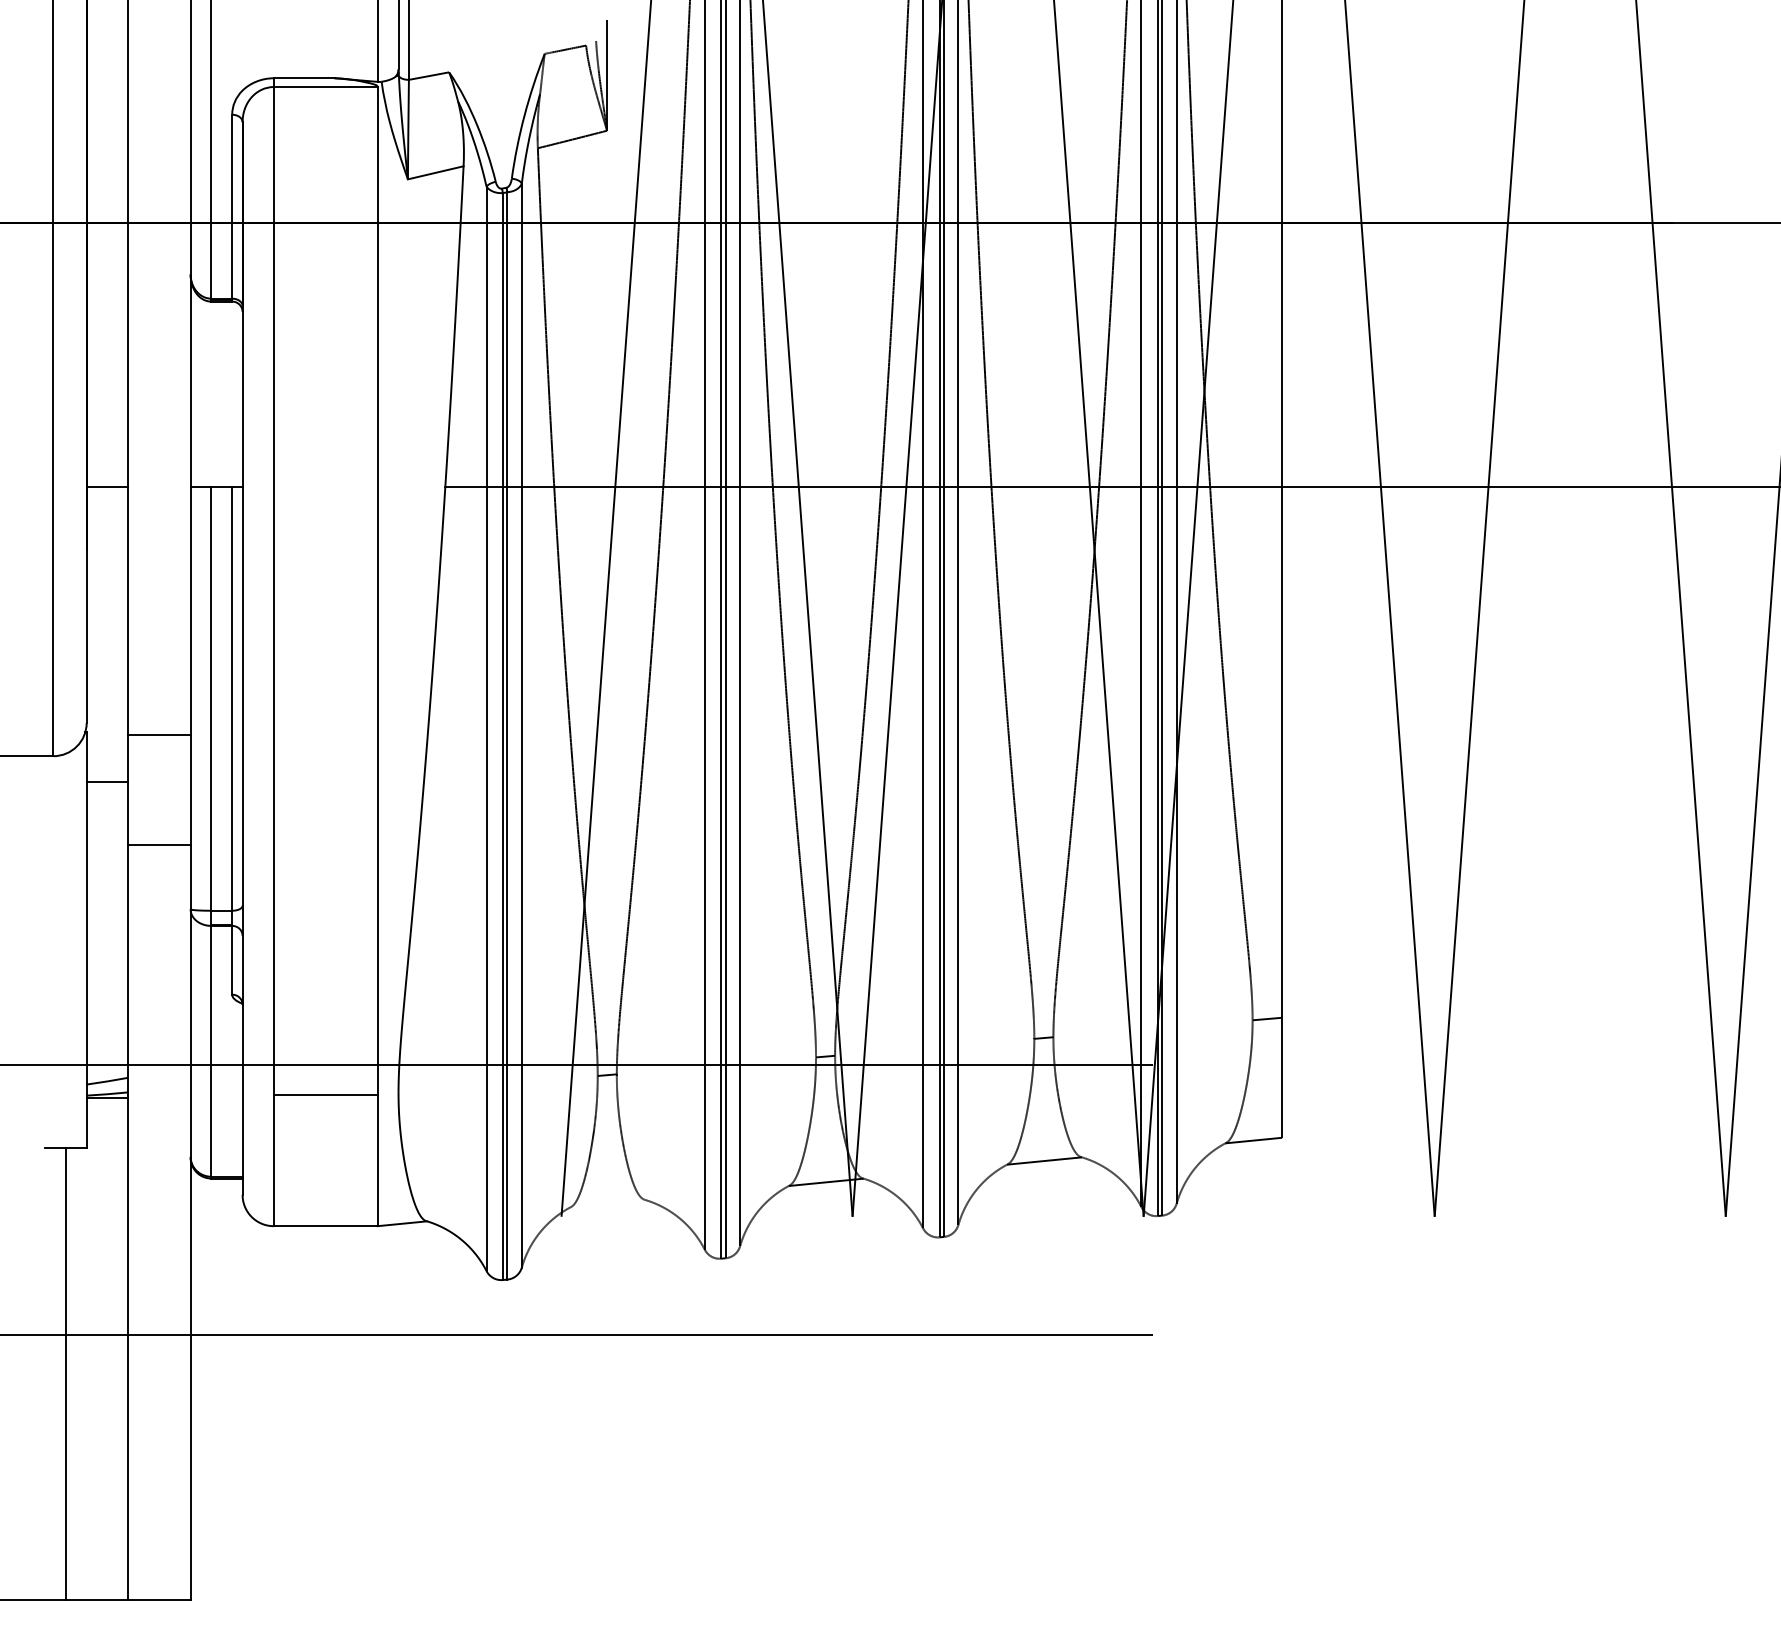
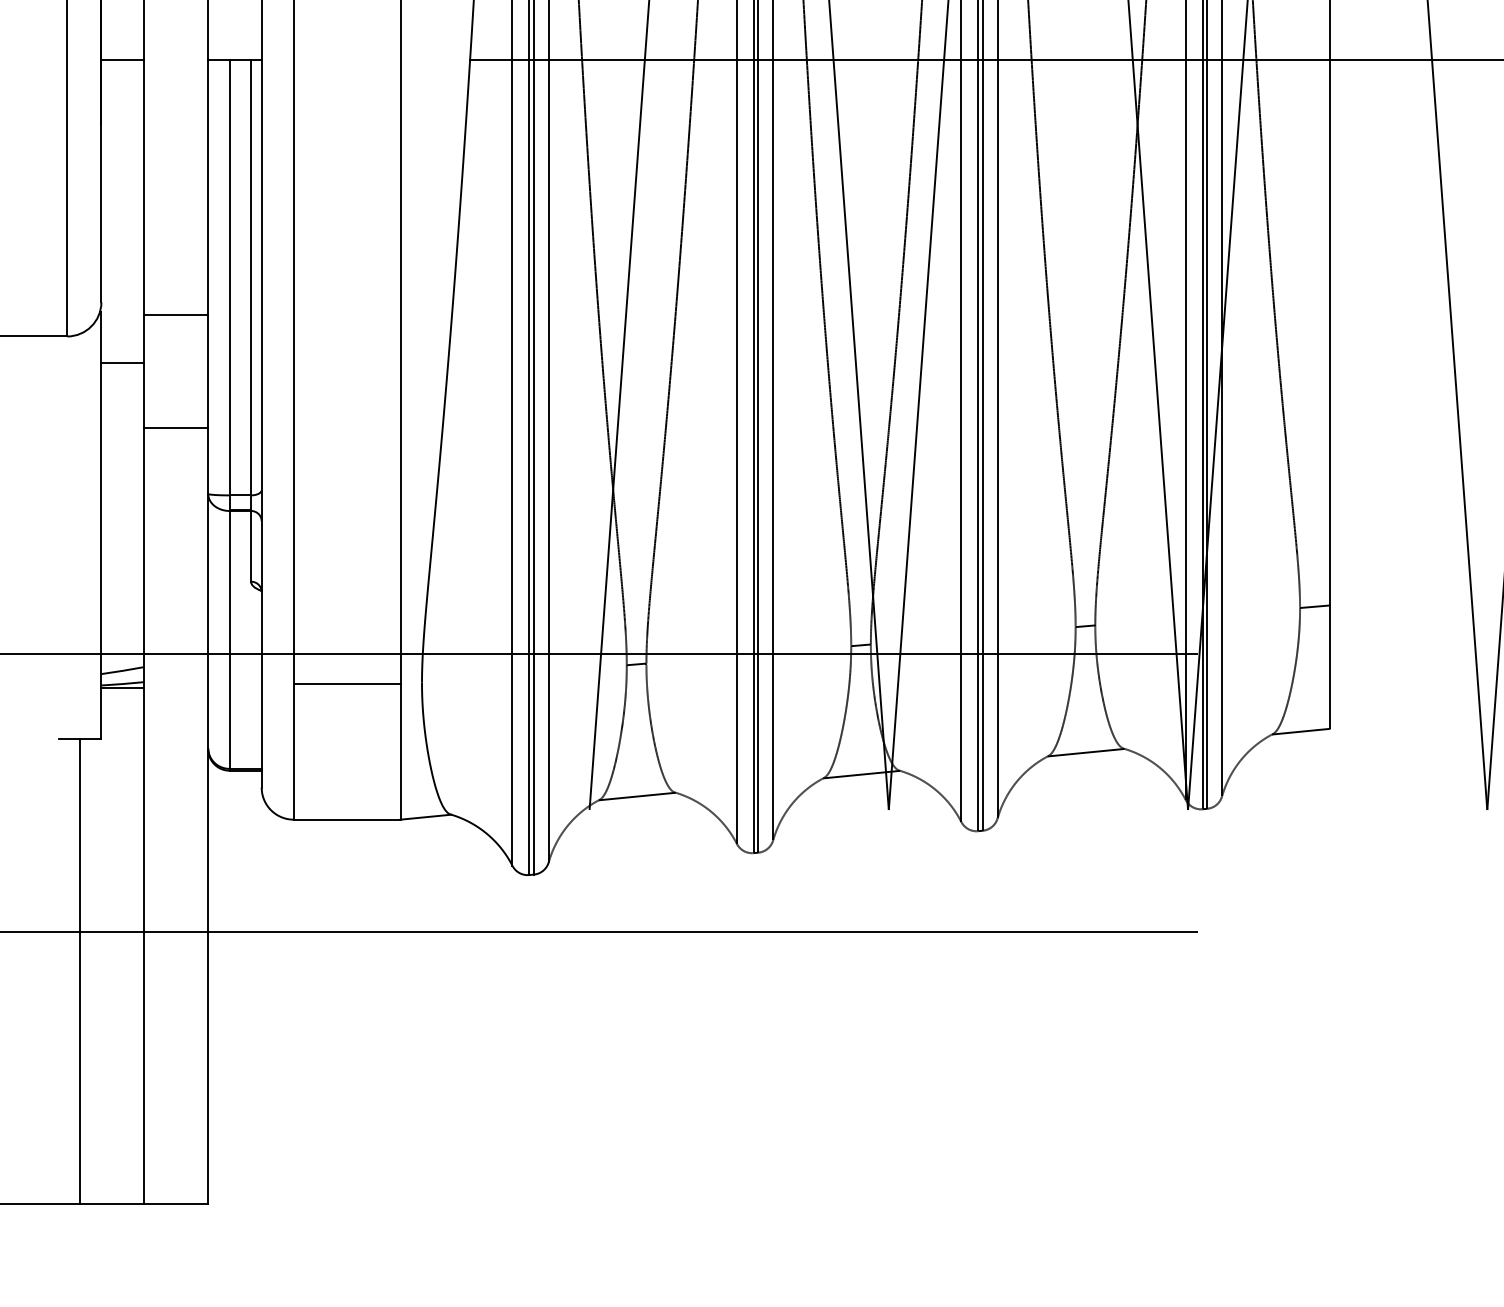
line: (607, 1203) -> (636, 796), added

